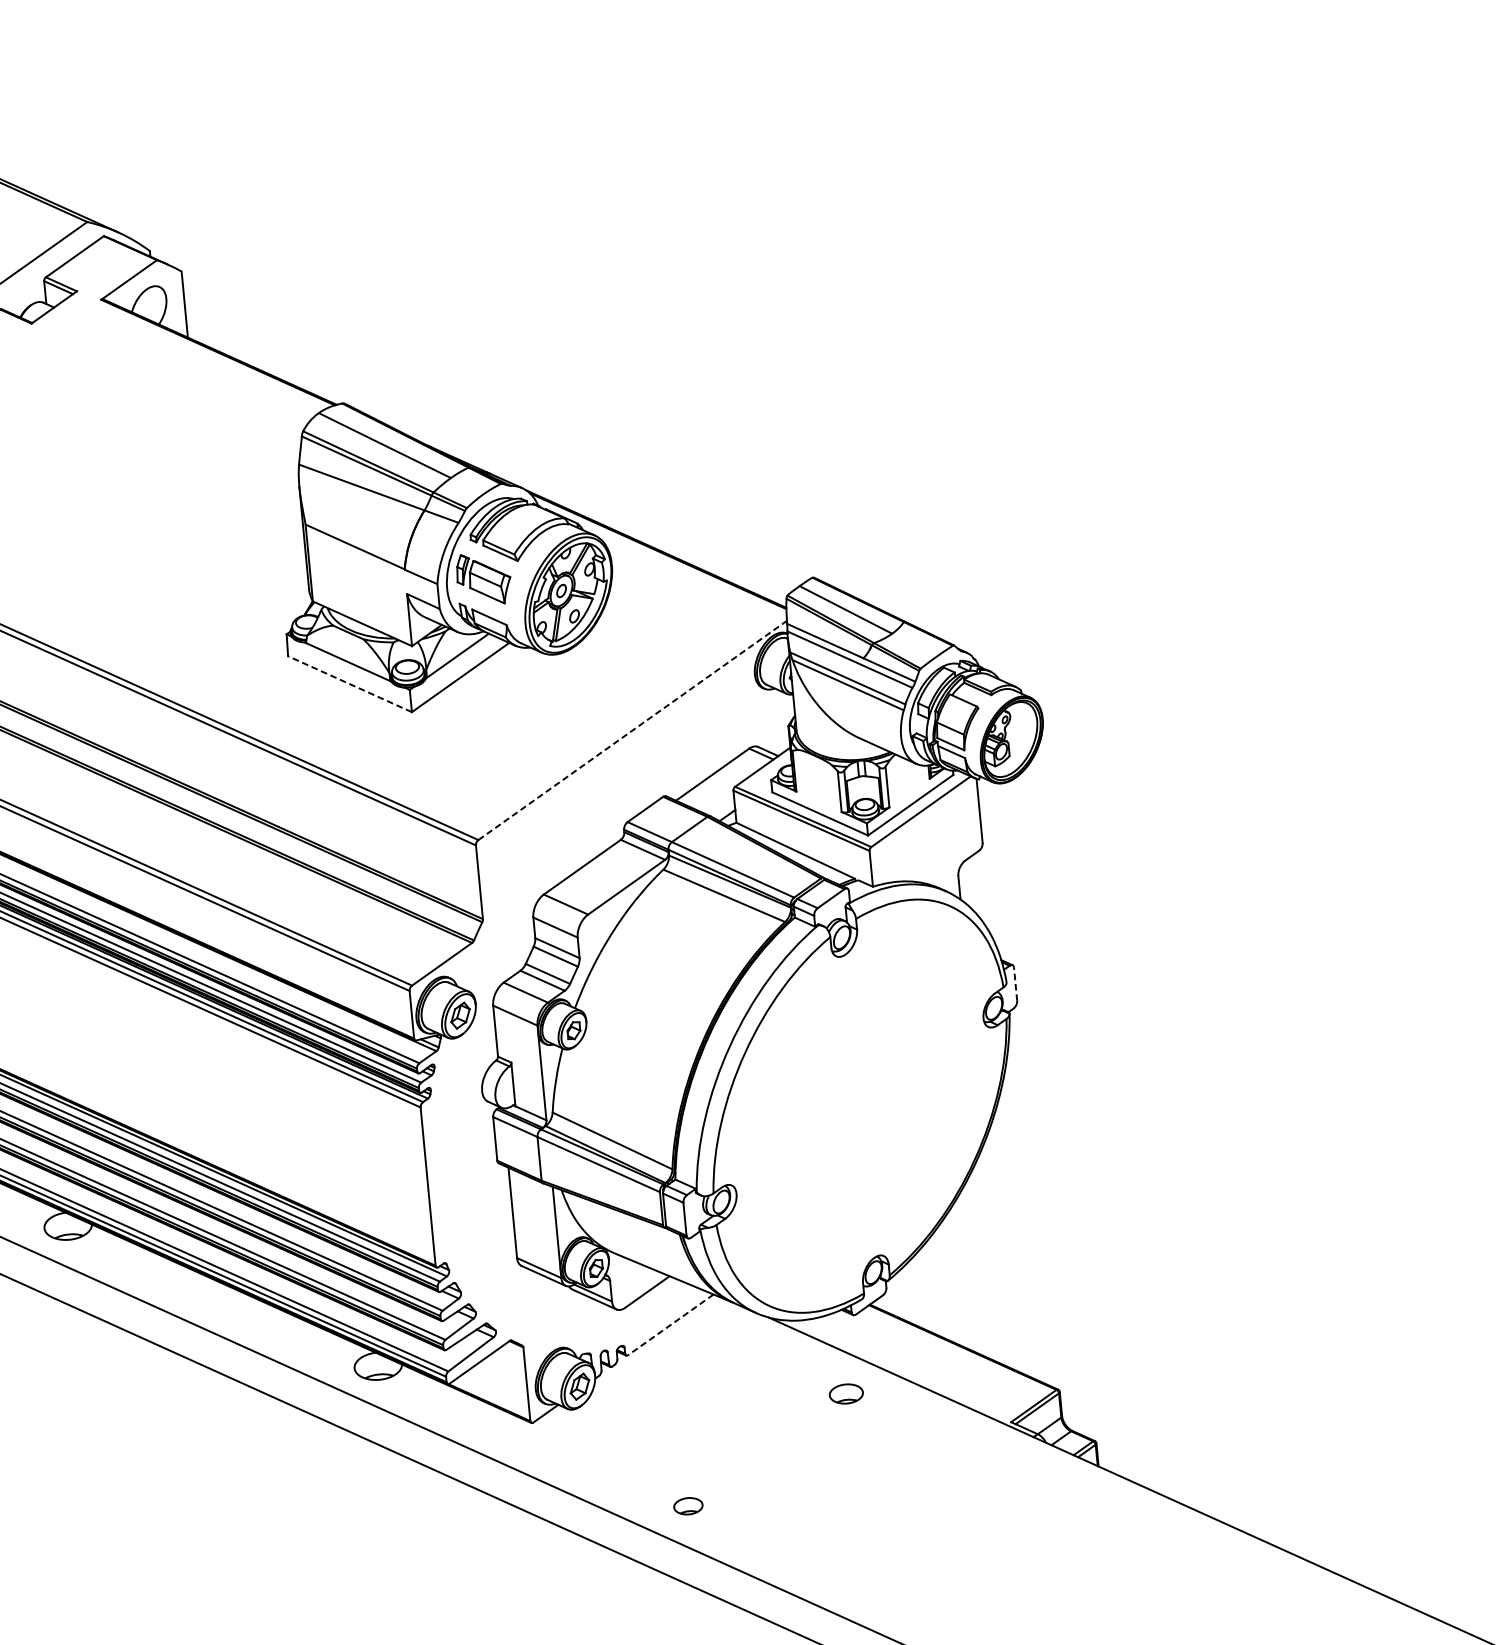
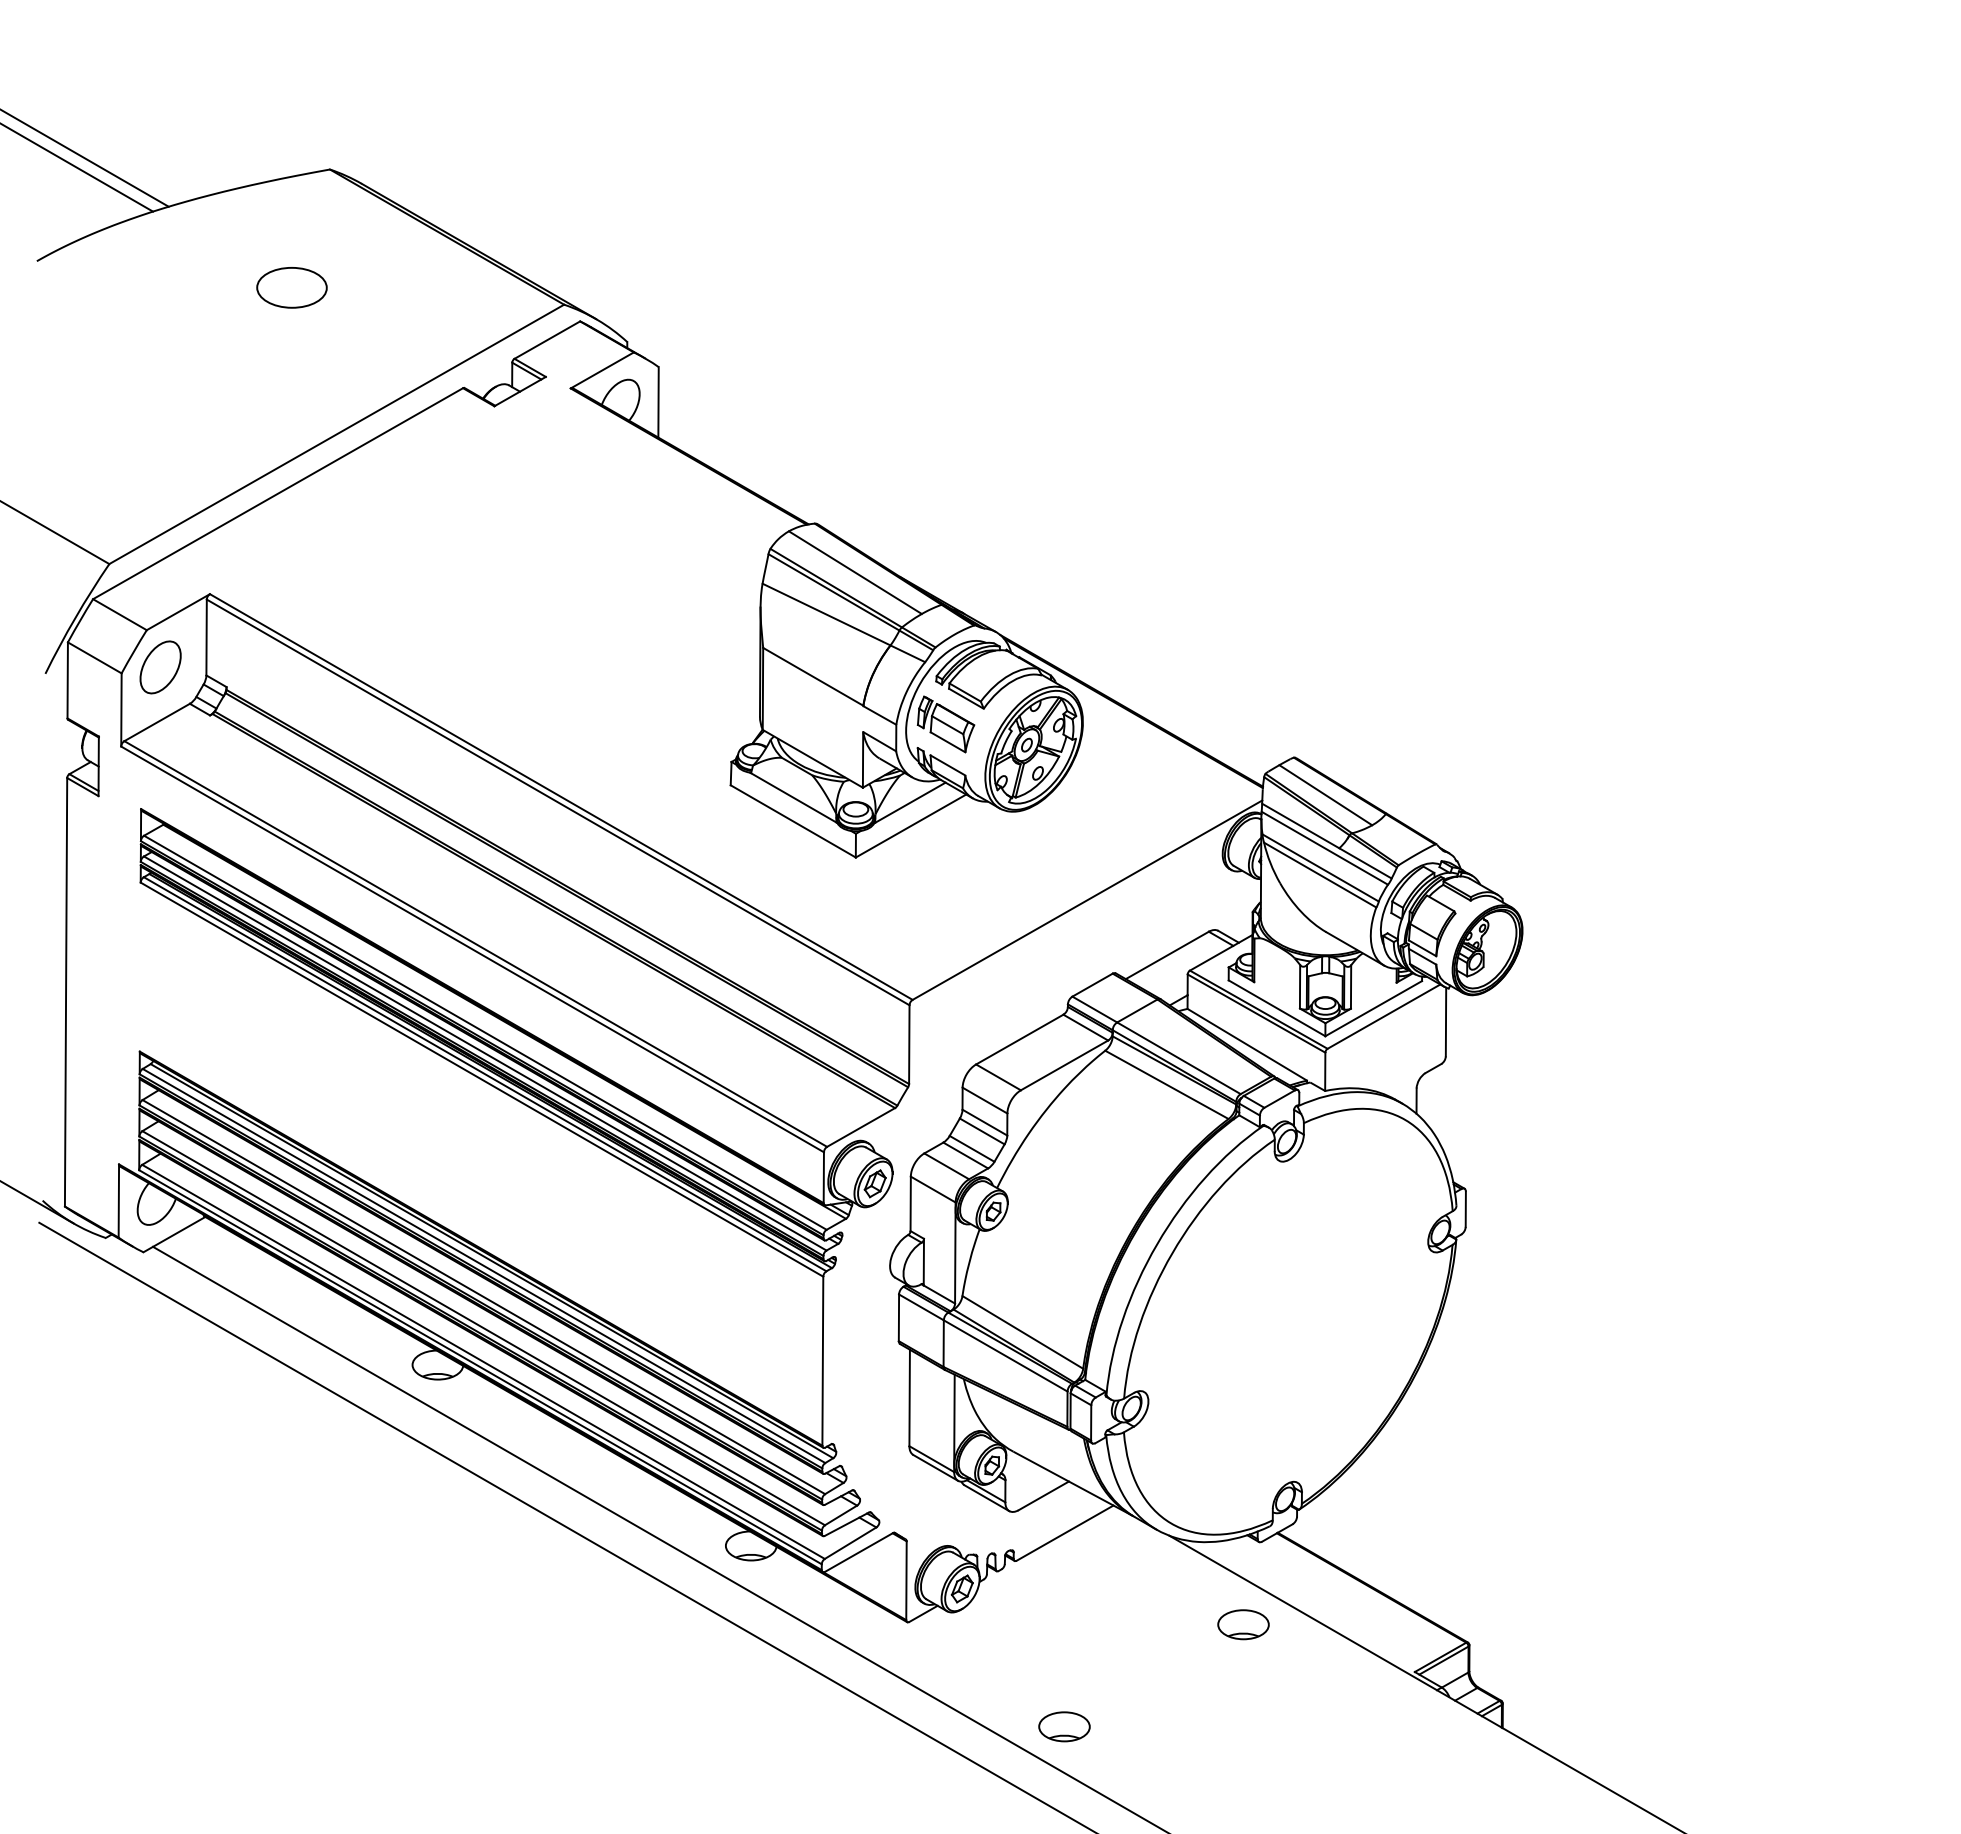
line: (349, 684) -> (792, 821), dashed -> solid
line: (632, 729) -> (1087, 899), dashed -> solid
line: (1015, 984) -> (1465, 1209), dashed -> solid
line: (671, 1325) -> (1065, 1533), dashed -> solid
part: (846, 1393) -> (1243, 1624), size x1.43
part: (688, 1505) -> (1064, 1726), size x1.67

